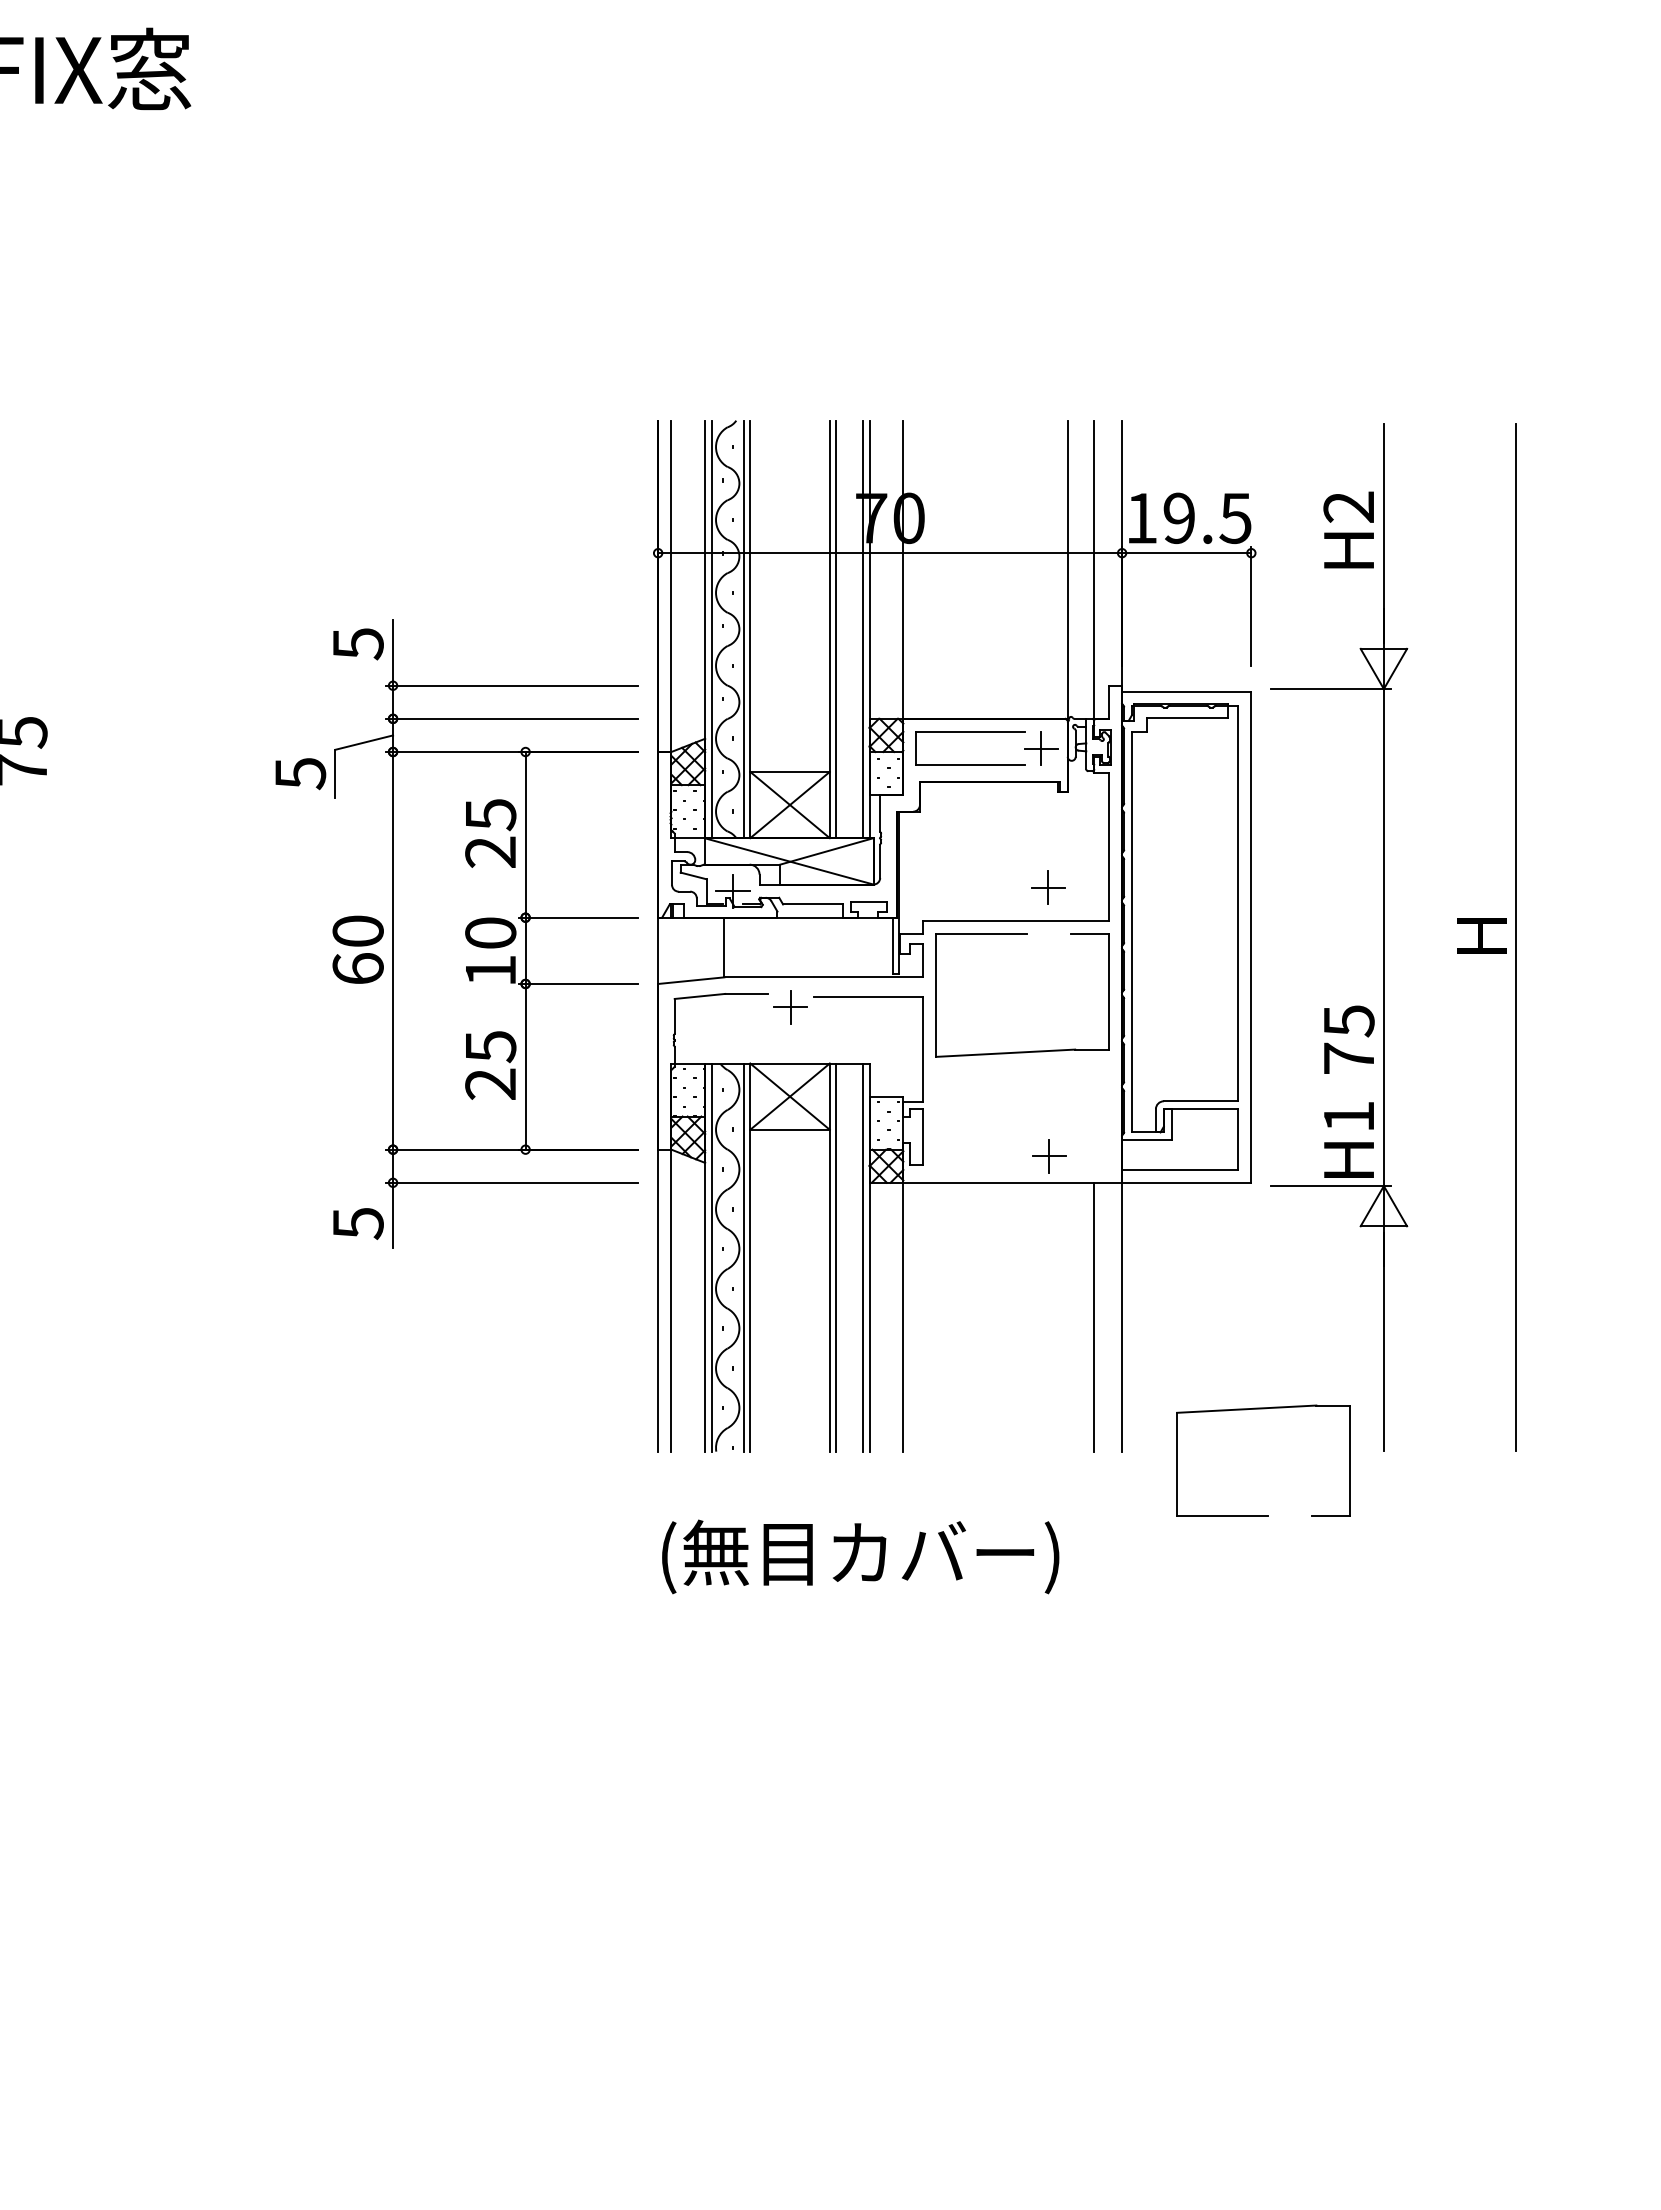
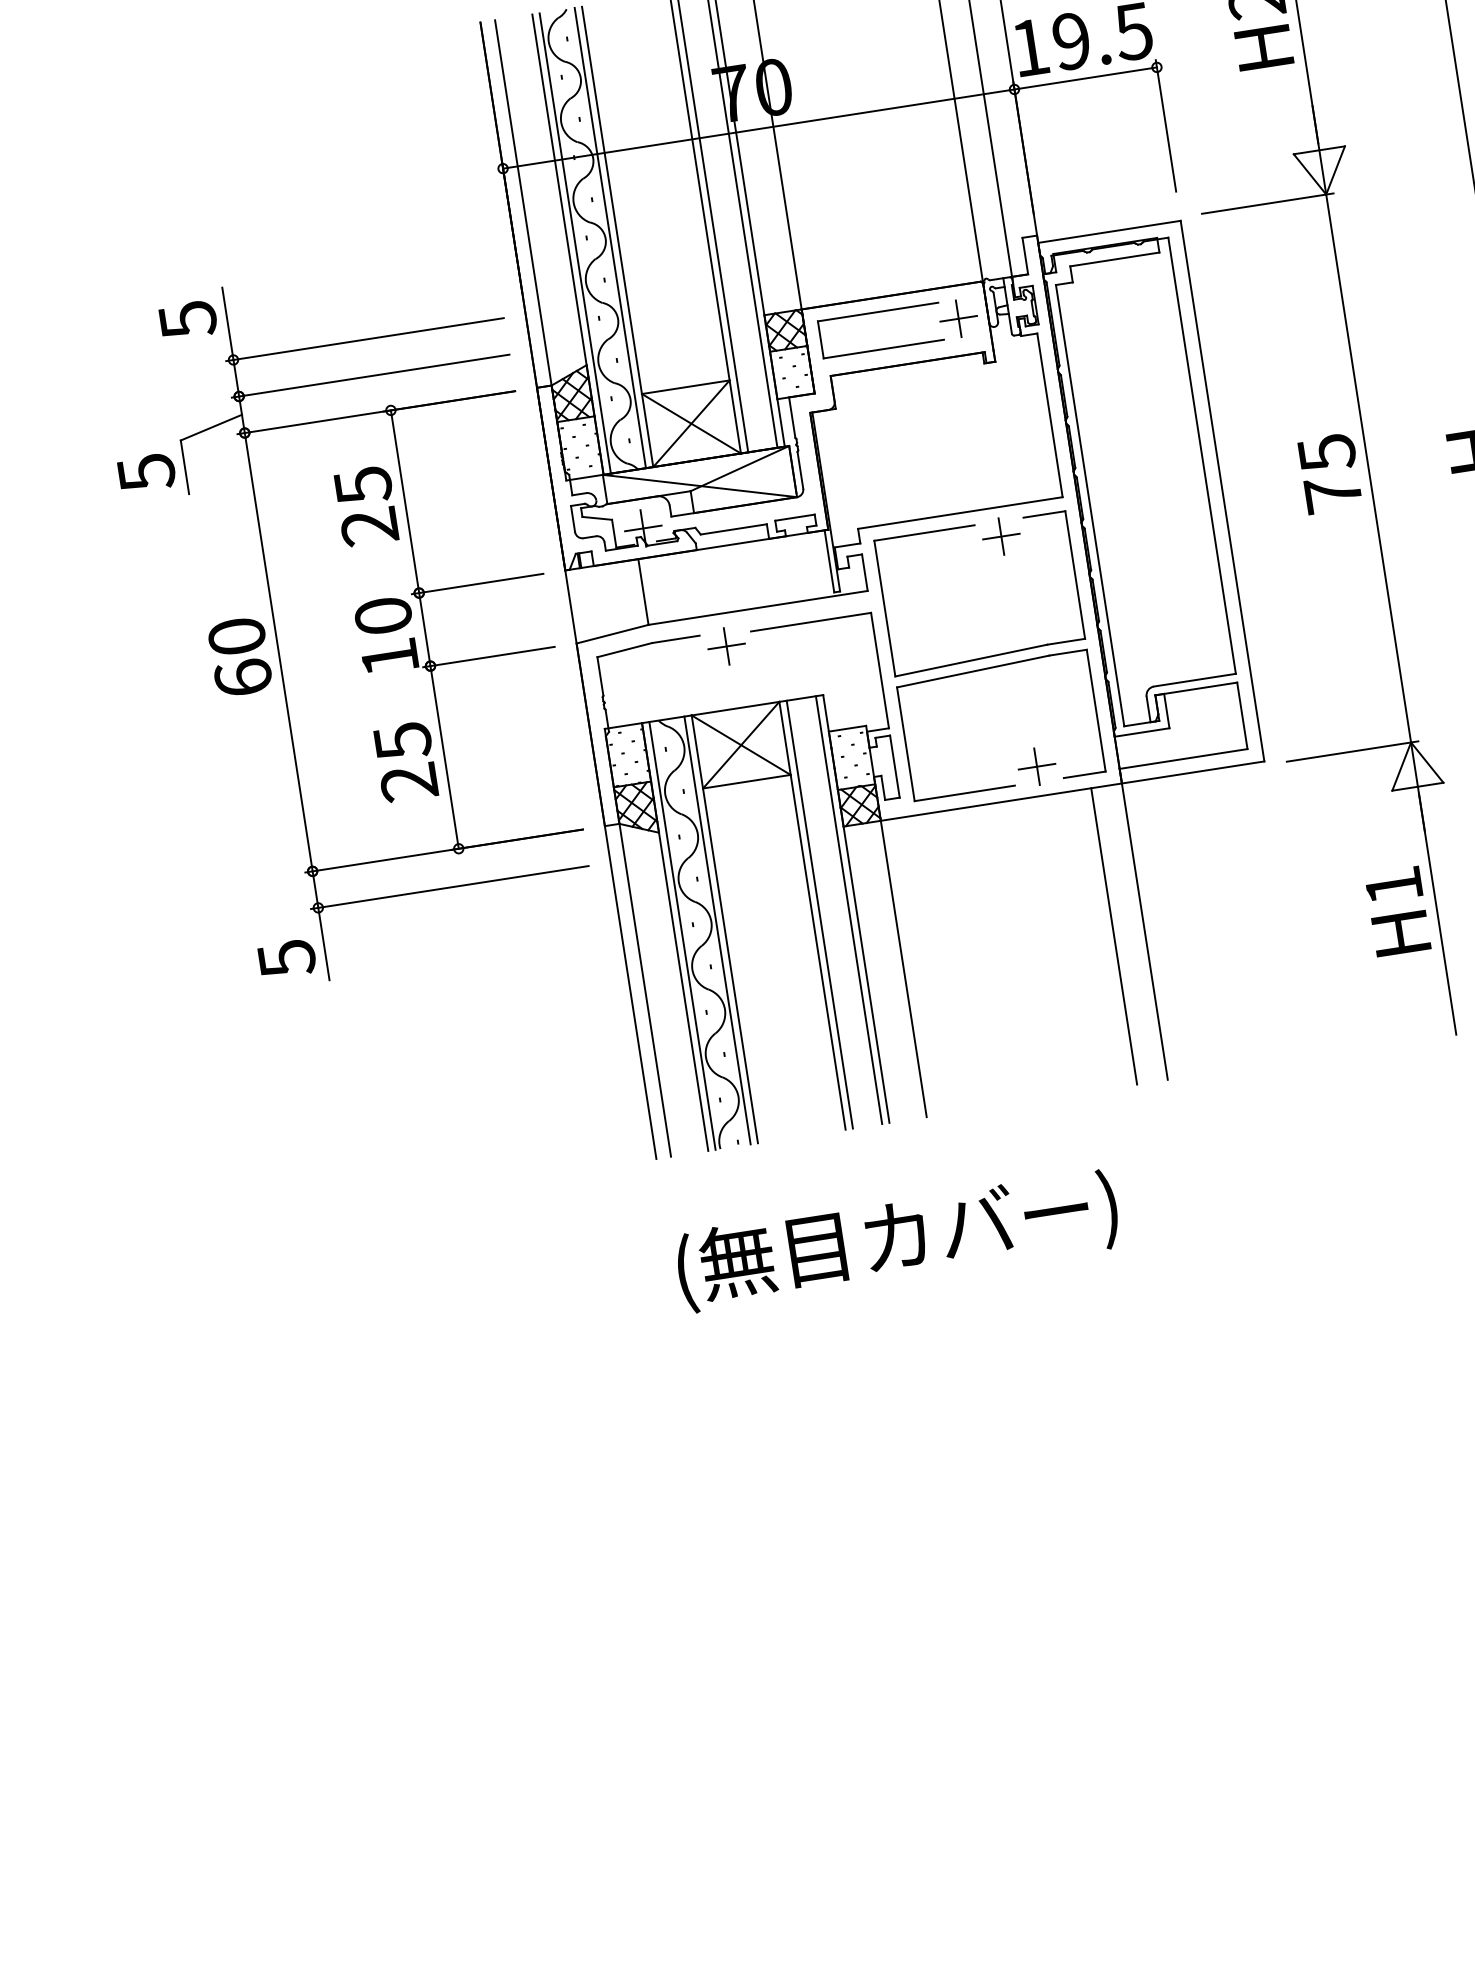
part: (1048, 887) -> (1001, 536), moved
text: (1349, 1039) -> (1330, 473), moved
text: (1348, 1139) -> (1397, 910), moved
part: (1263, 1409) -> (991, 668), moved

